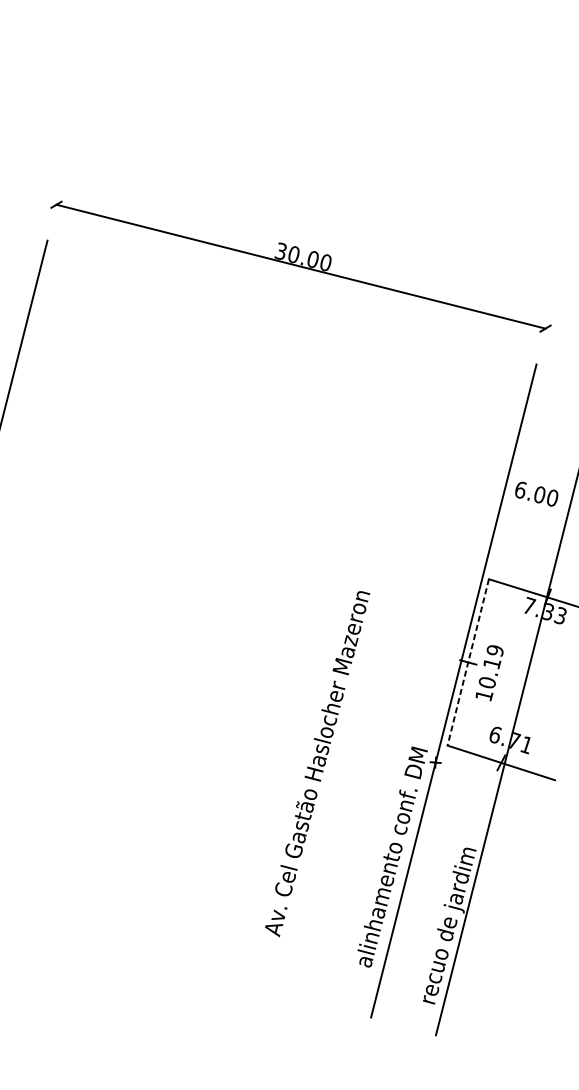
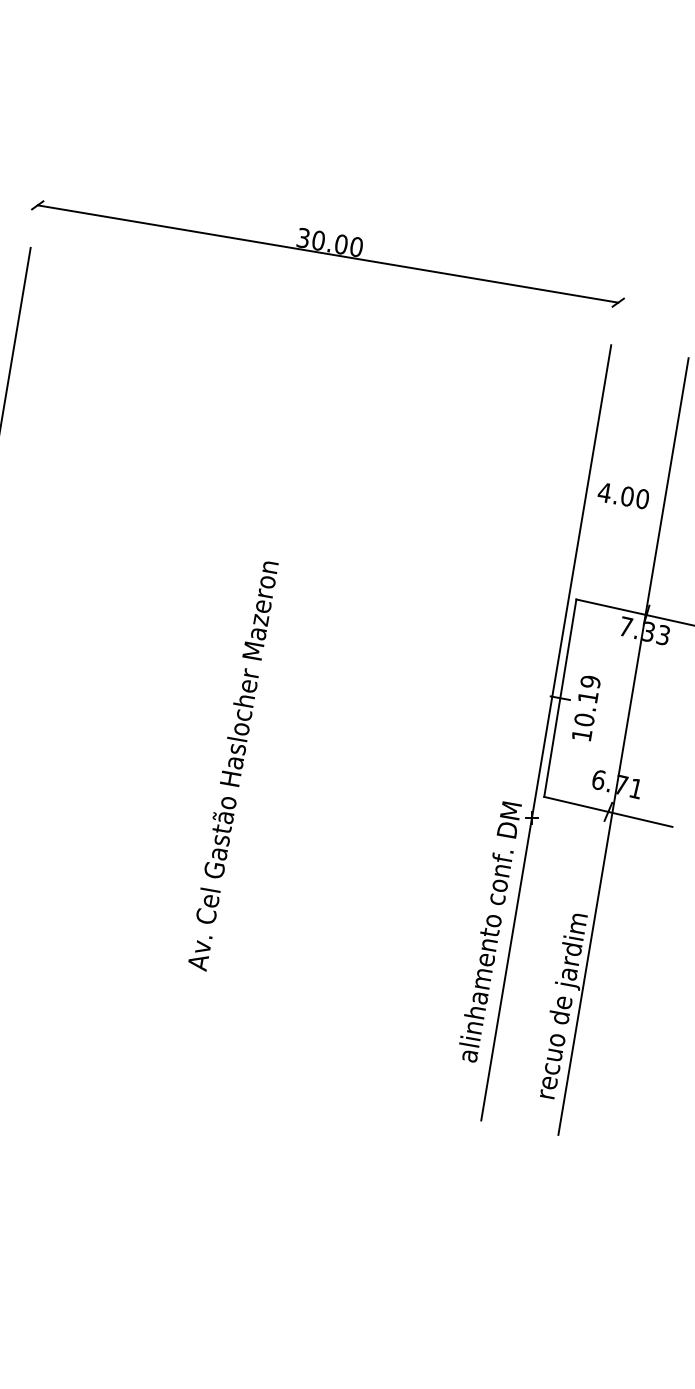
text: (520, 489) -> (604, 492), 6.00 -> 4.00
line: (468, 662) -> (560, 698), dashed -> solid
text: (317, 763) -> (233, 766), moved

